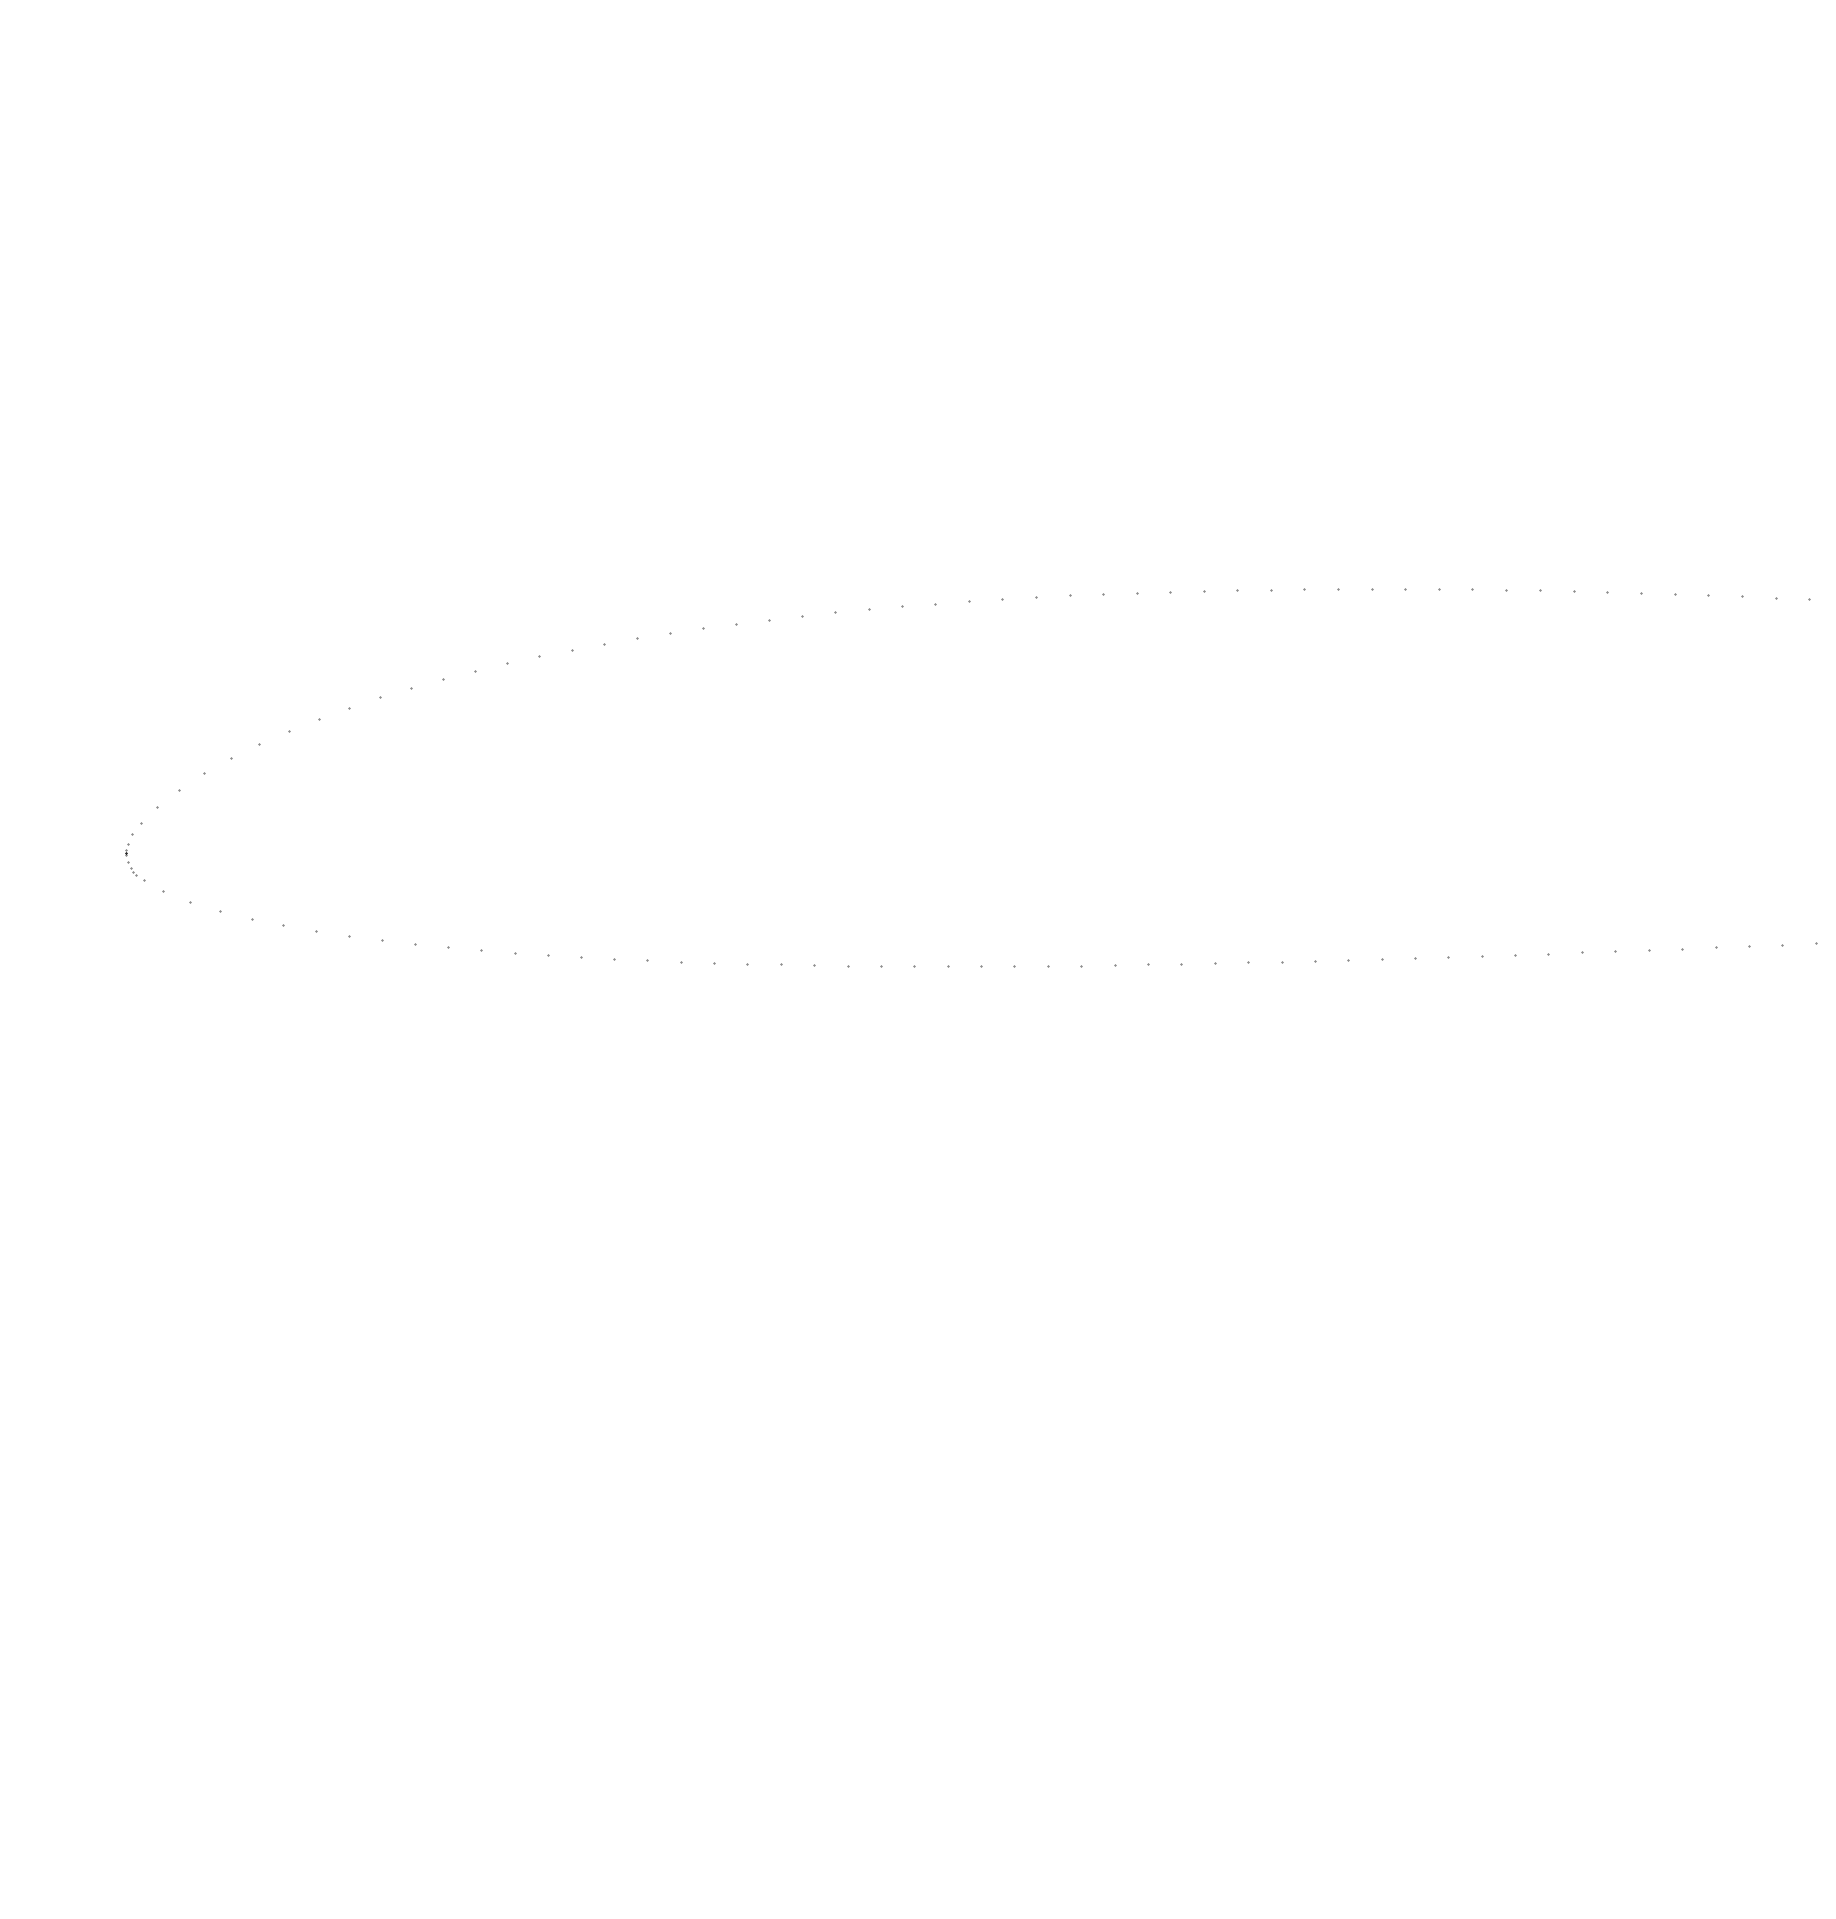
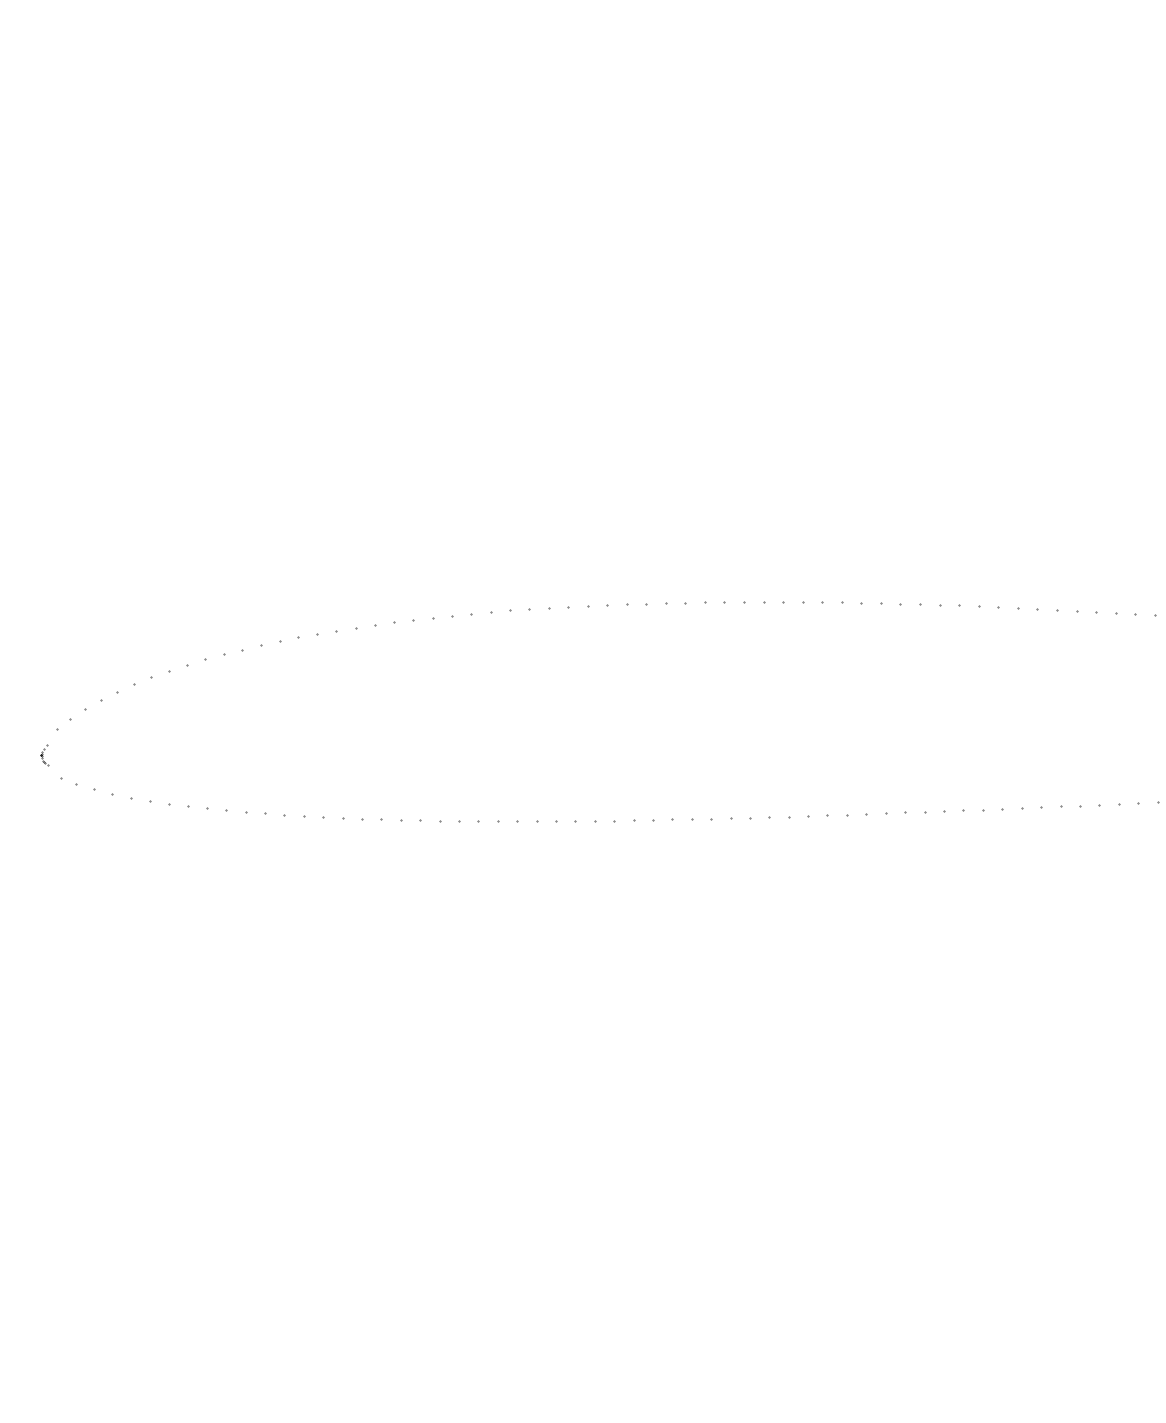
part: (134, 851) -> (44, 754), size x0.6

